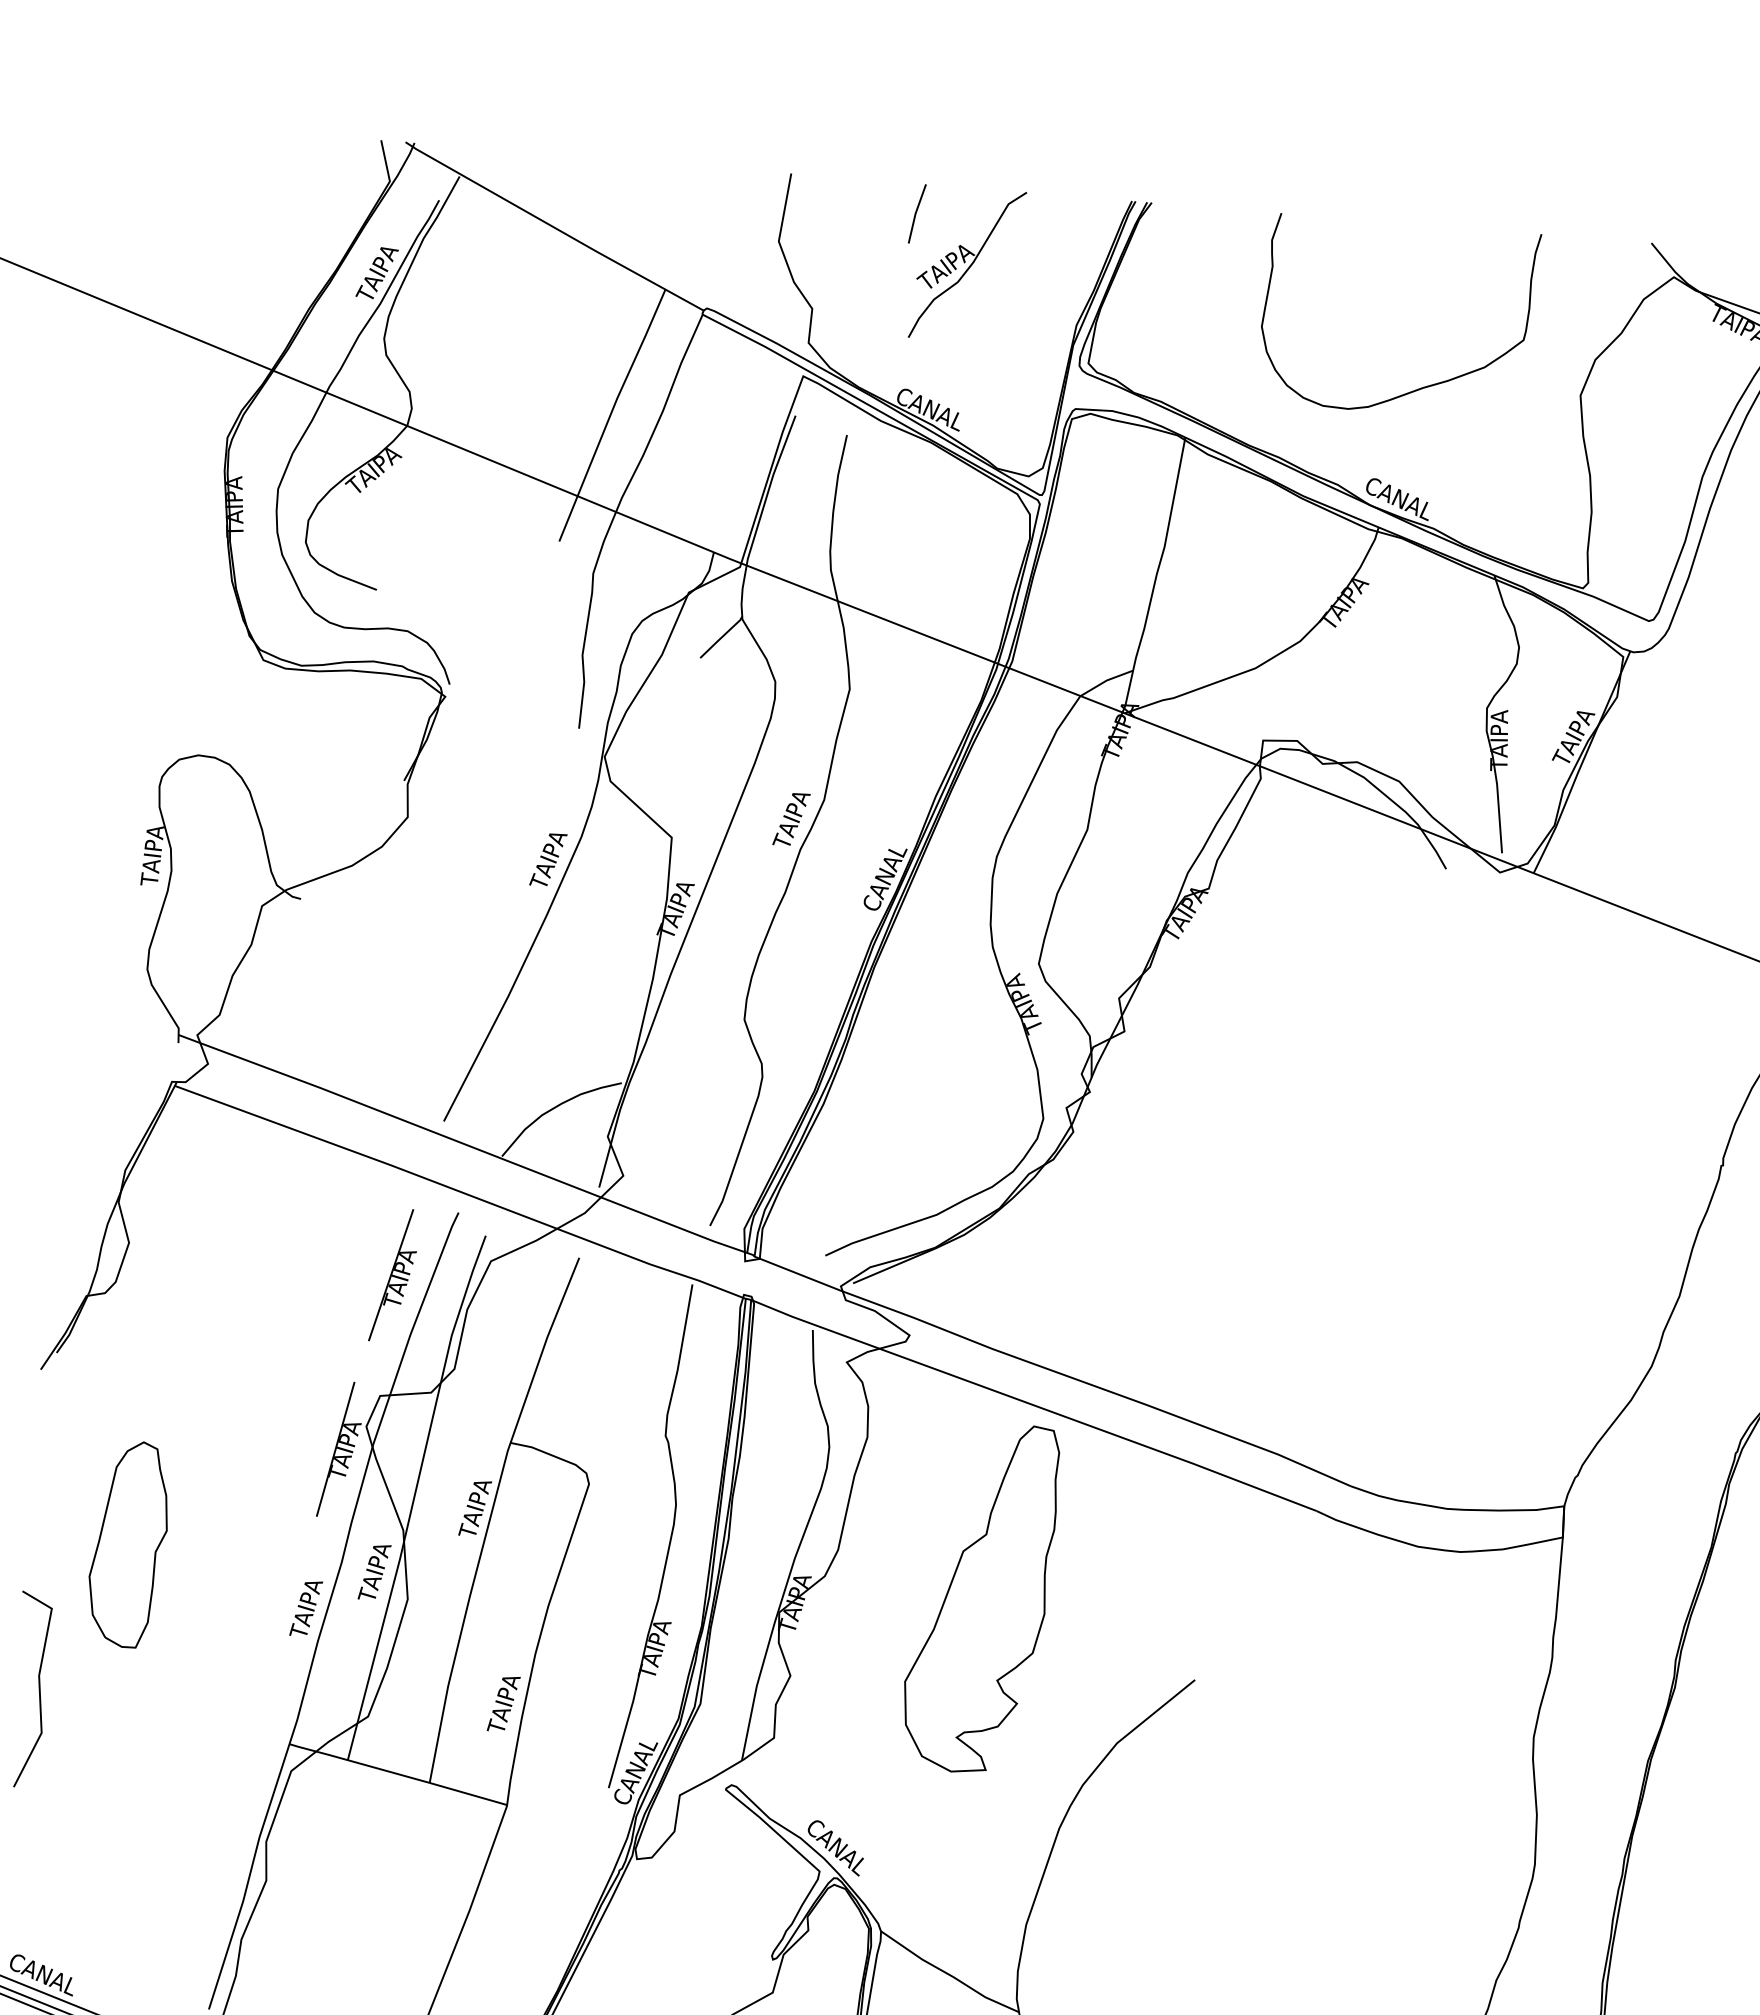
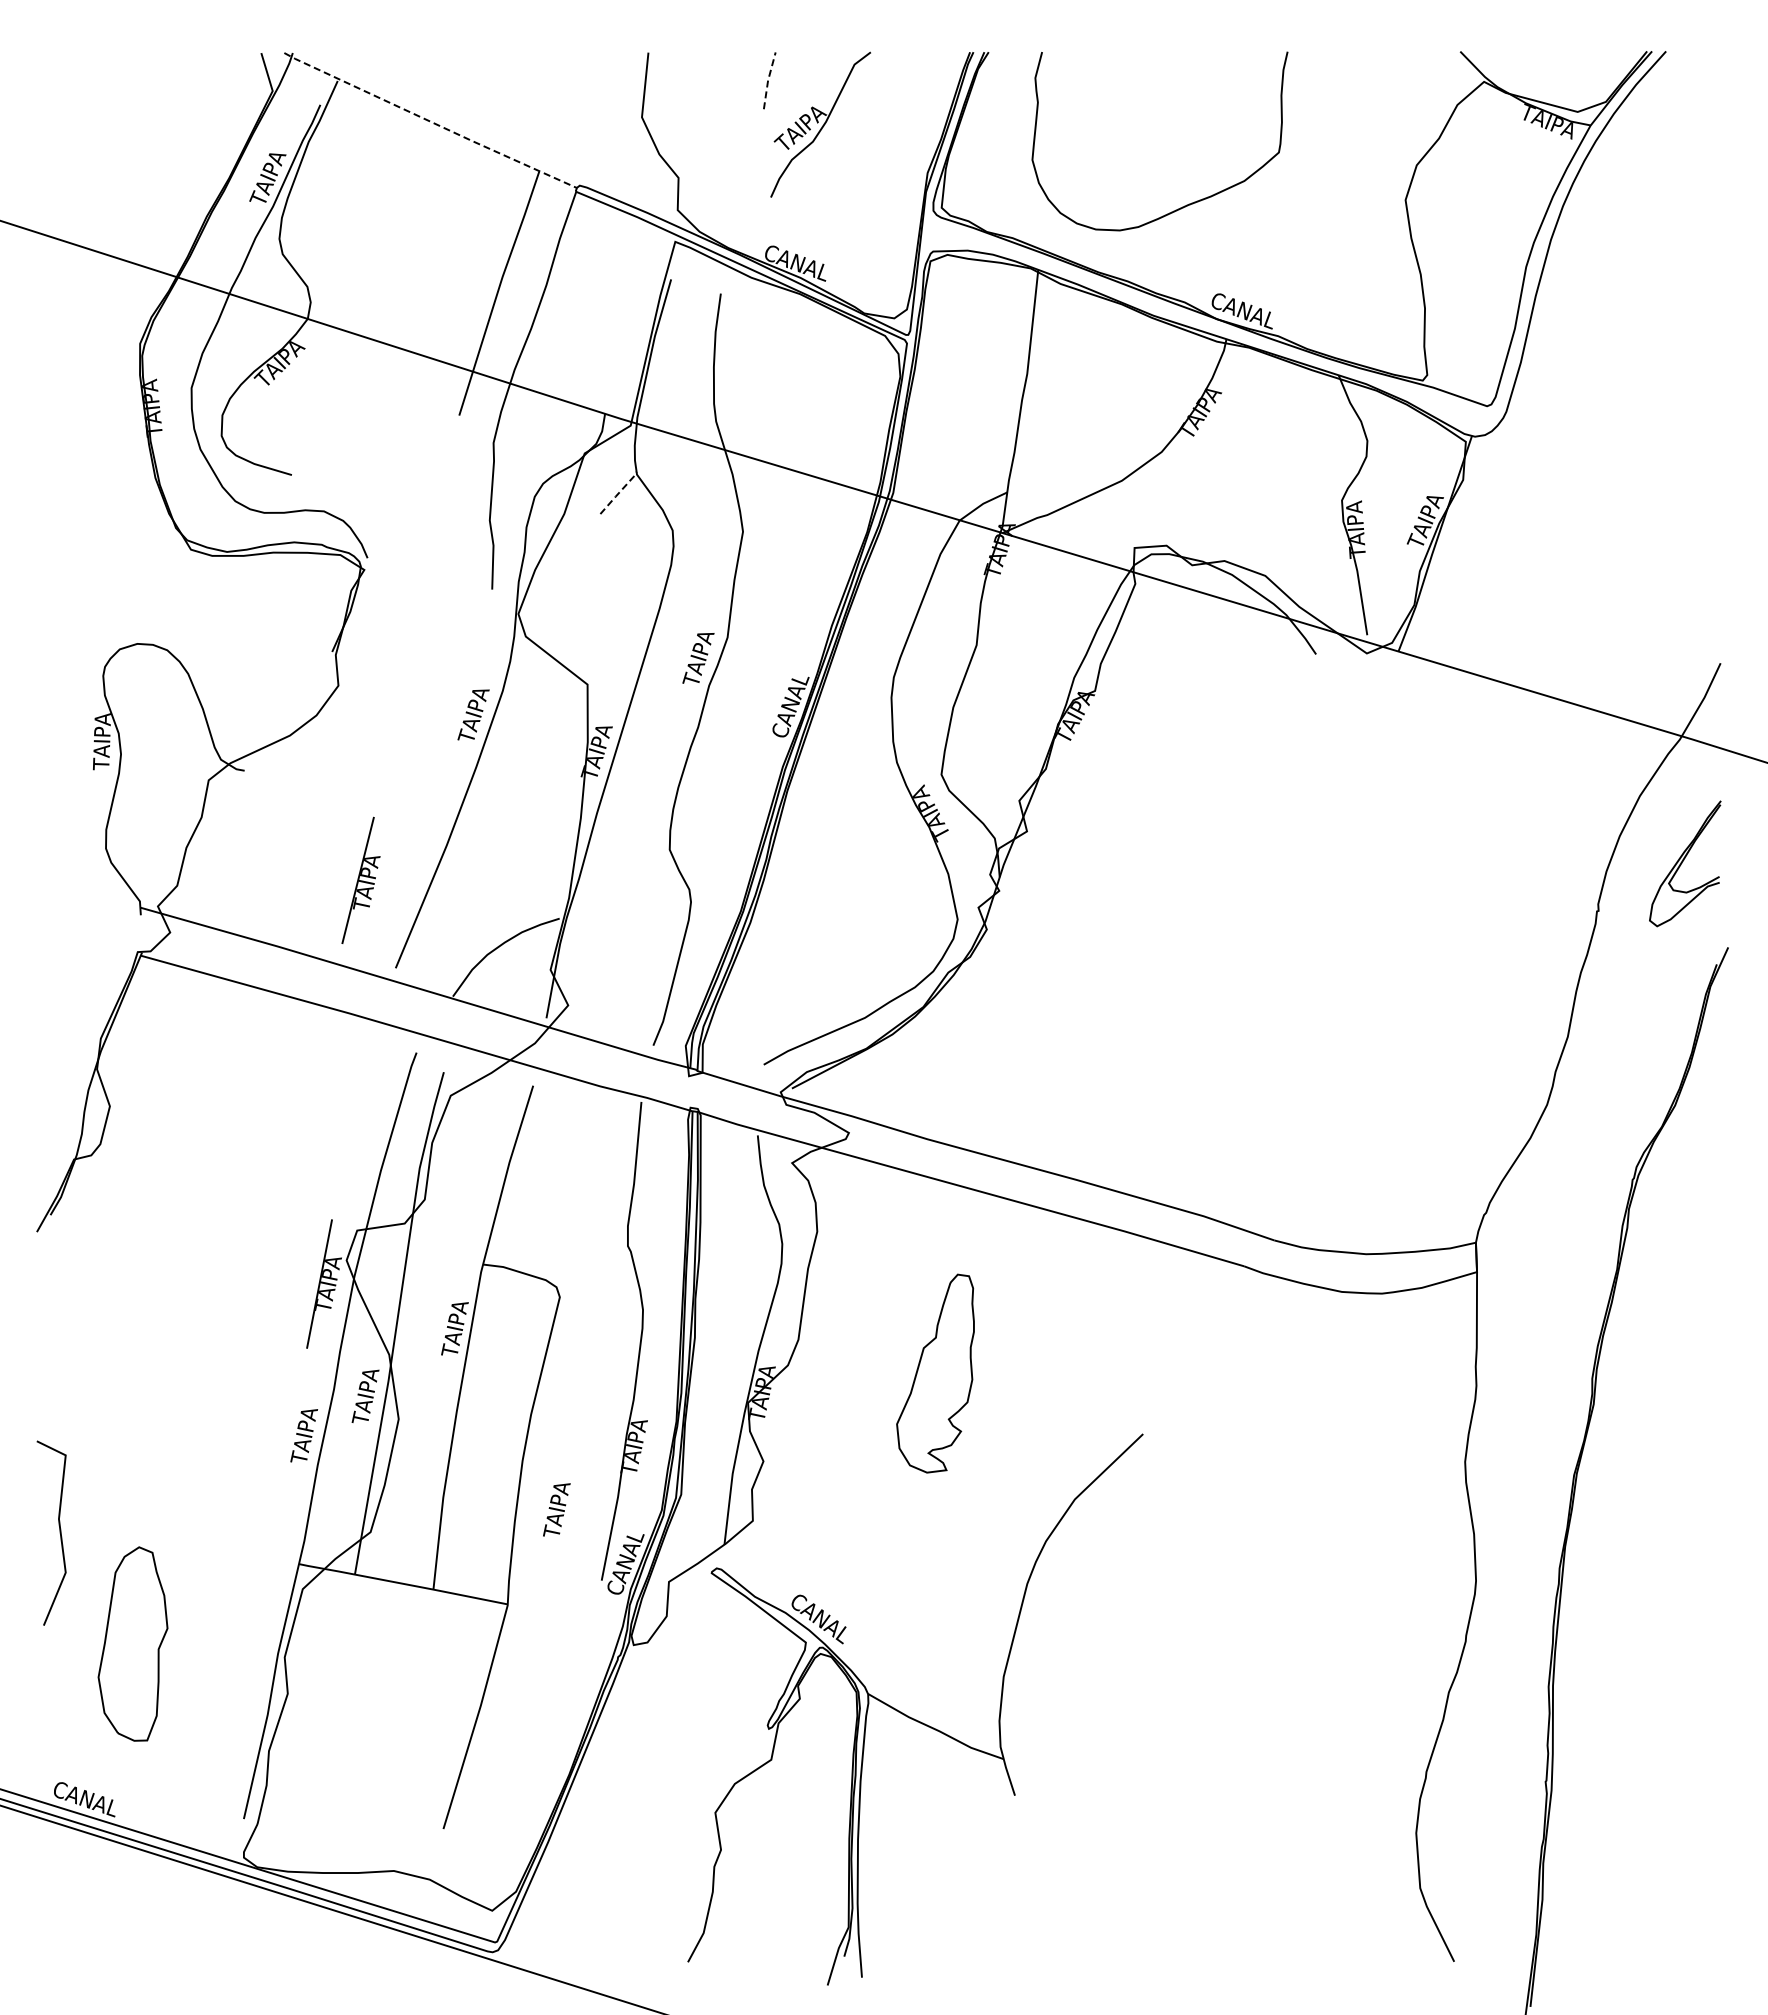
line: (916, 213) -> (768, 80), solid -> dashed
line: (554, 227) -> (430, 121), solid -> dashed
curve: (1421, 387) -> (1186, 204), moved
line: (722, 636) -> (619, 492), solid -> dashed
part: (393, 1274) -> (360, 879), moved
part: (128, 1543) -> (132, 1643), moved
part: (980, 1597) -> (935, 1373), size x0.6
text: (503, 1703) -> (556, 1509), moved

